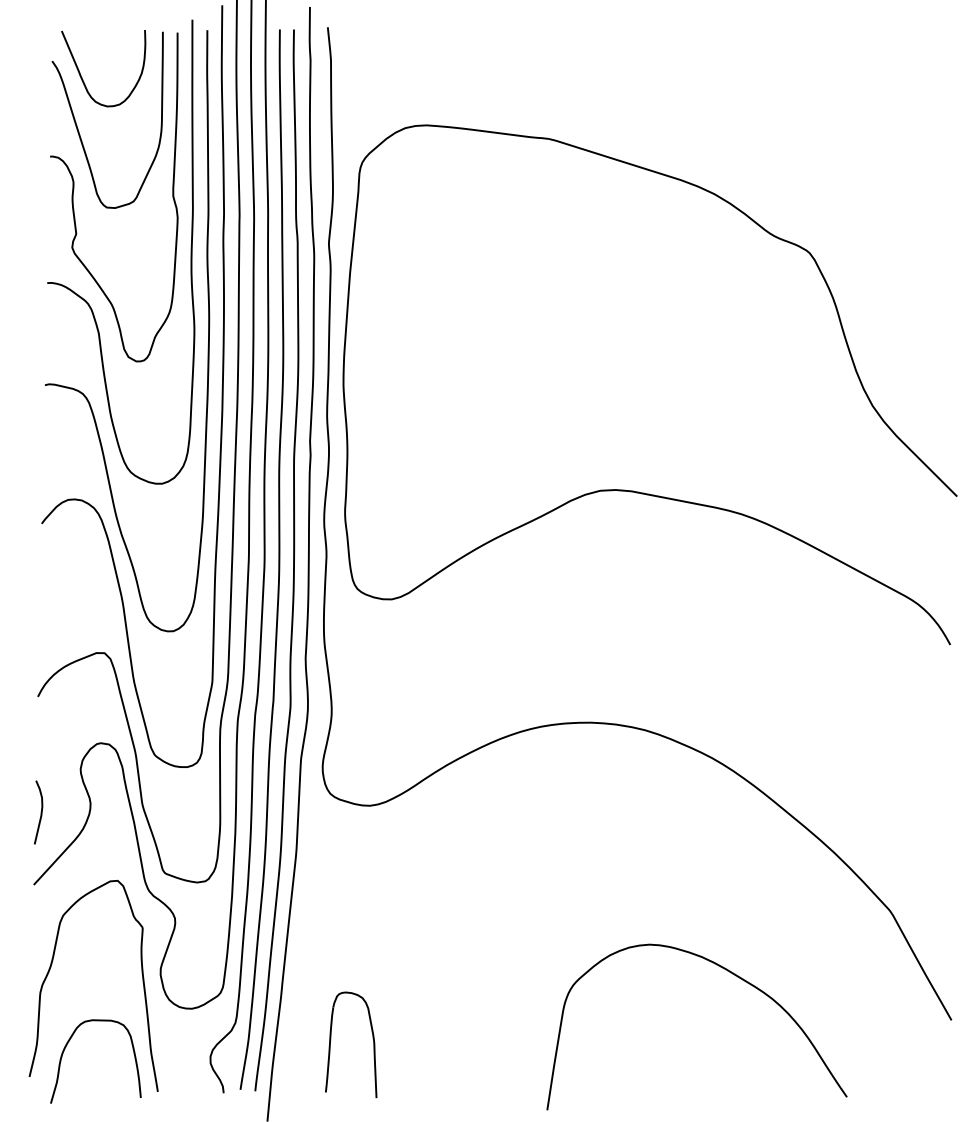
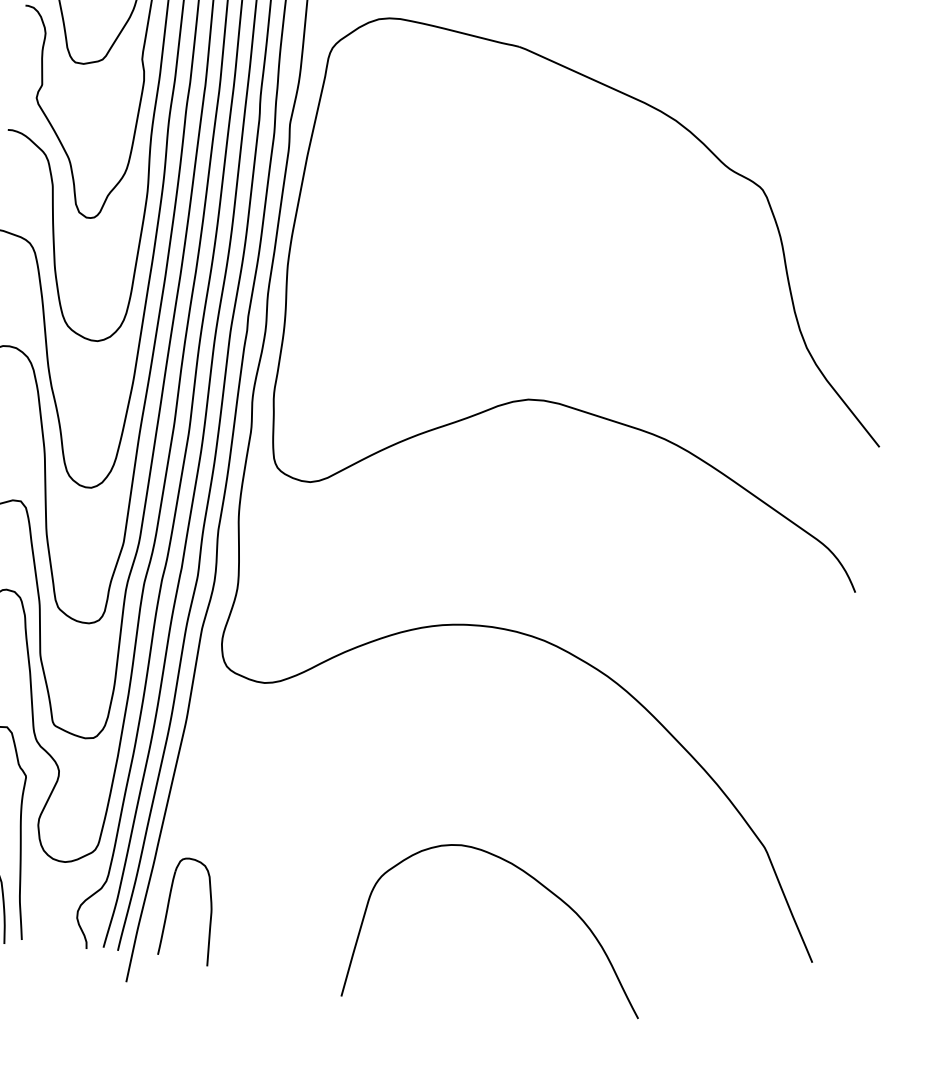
curve: (730, 973) -> (537, 883), moved
part: (331, 1040) -> (169, 904), moved

